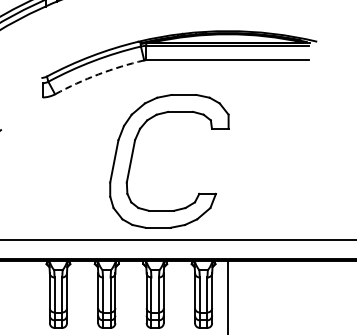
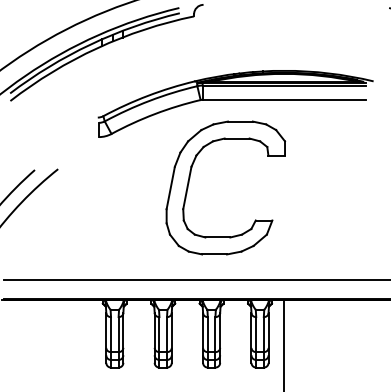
arc: (98, 74) -> (154, 114), dashed -> solid
part: (134, 151) -> (190, 178), moved

